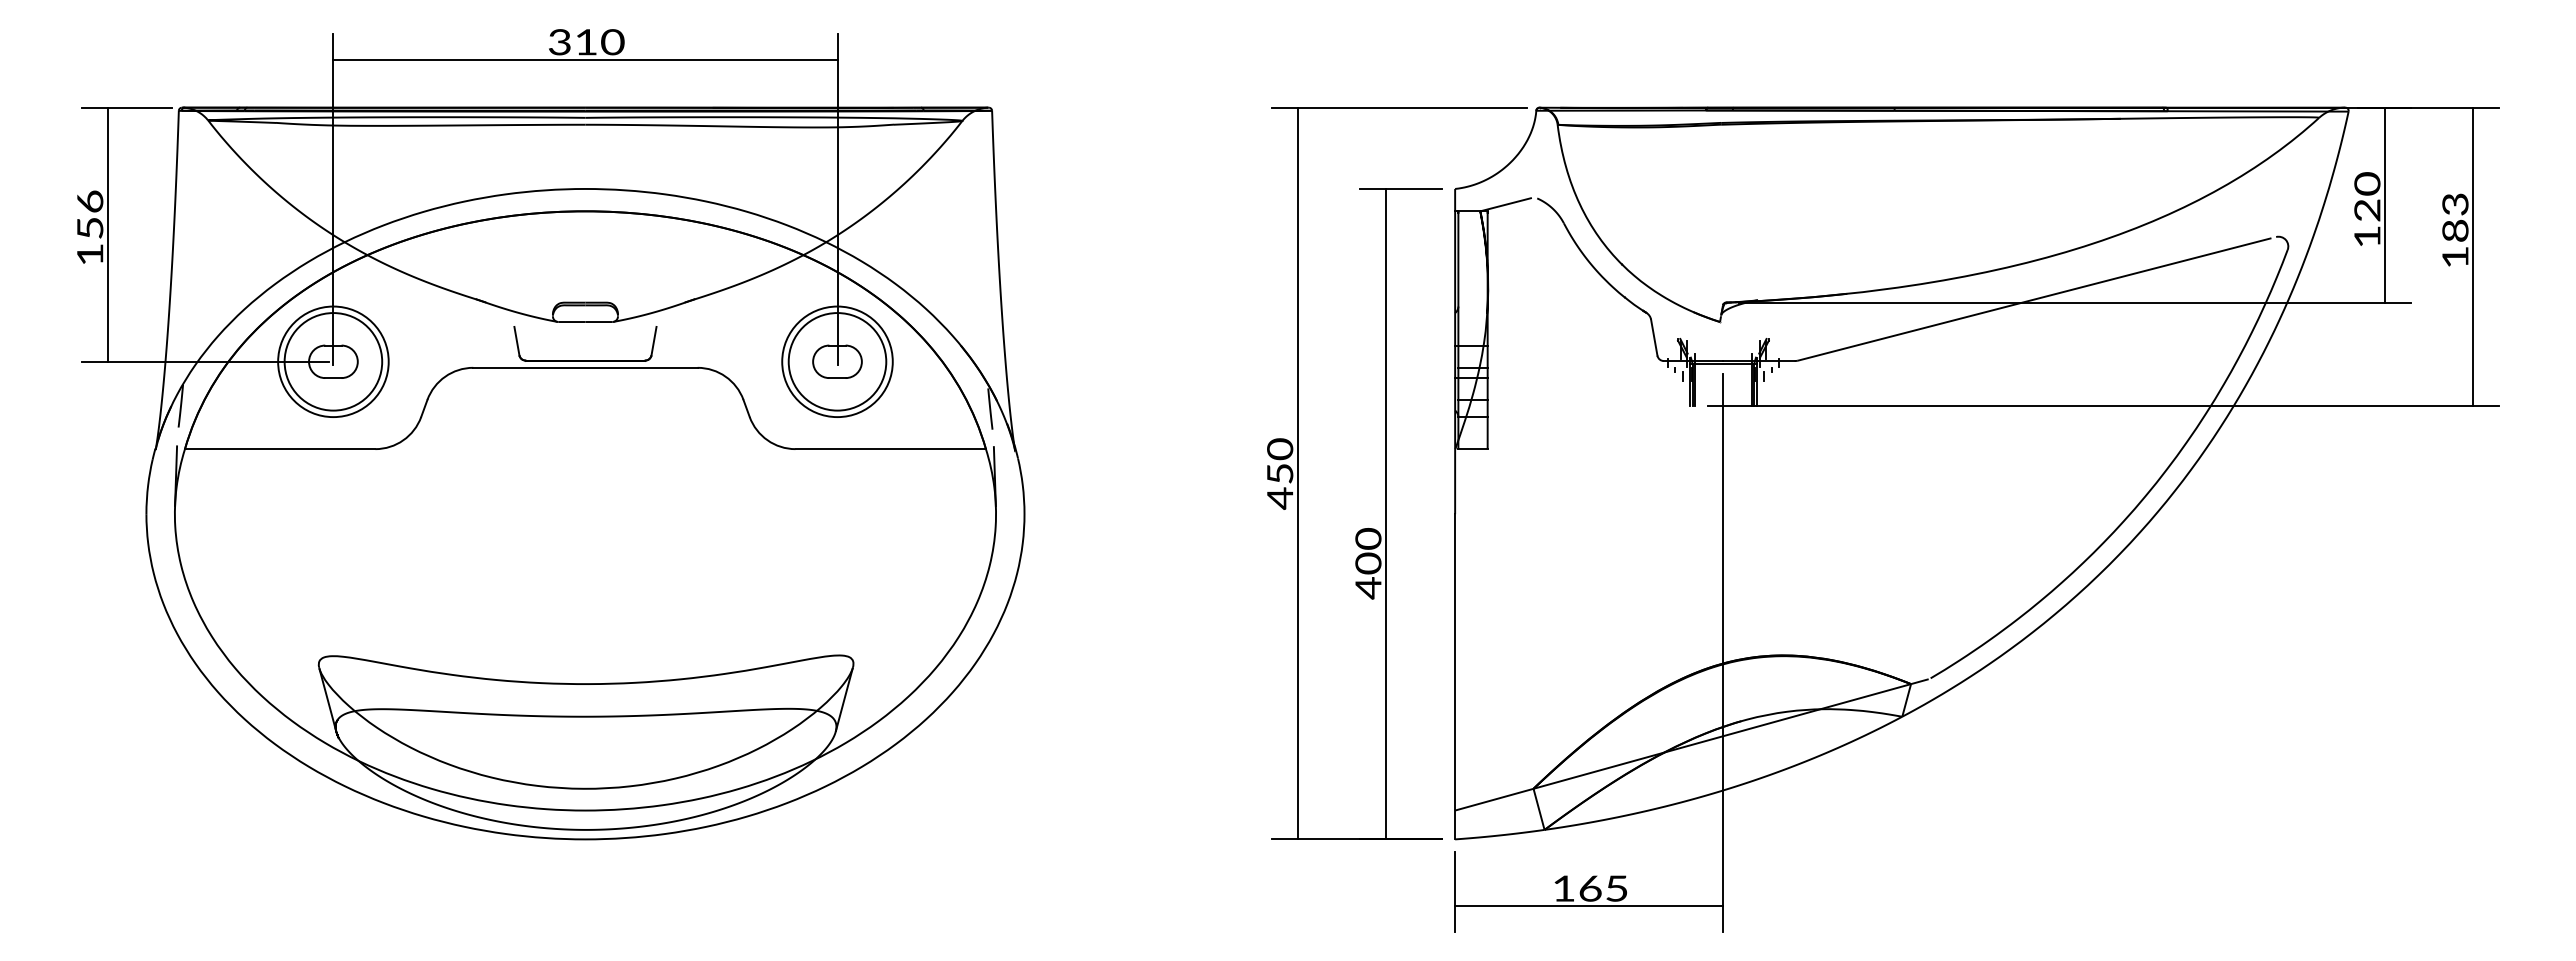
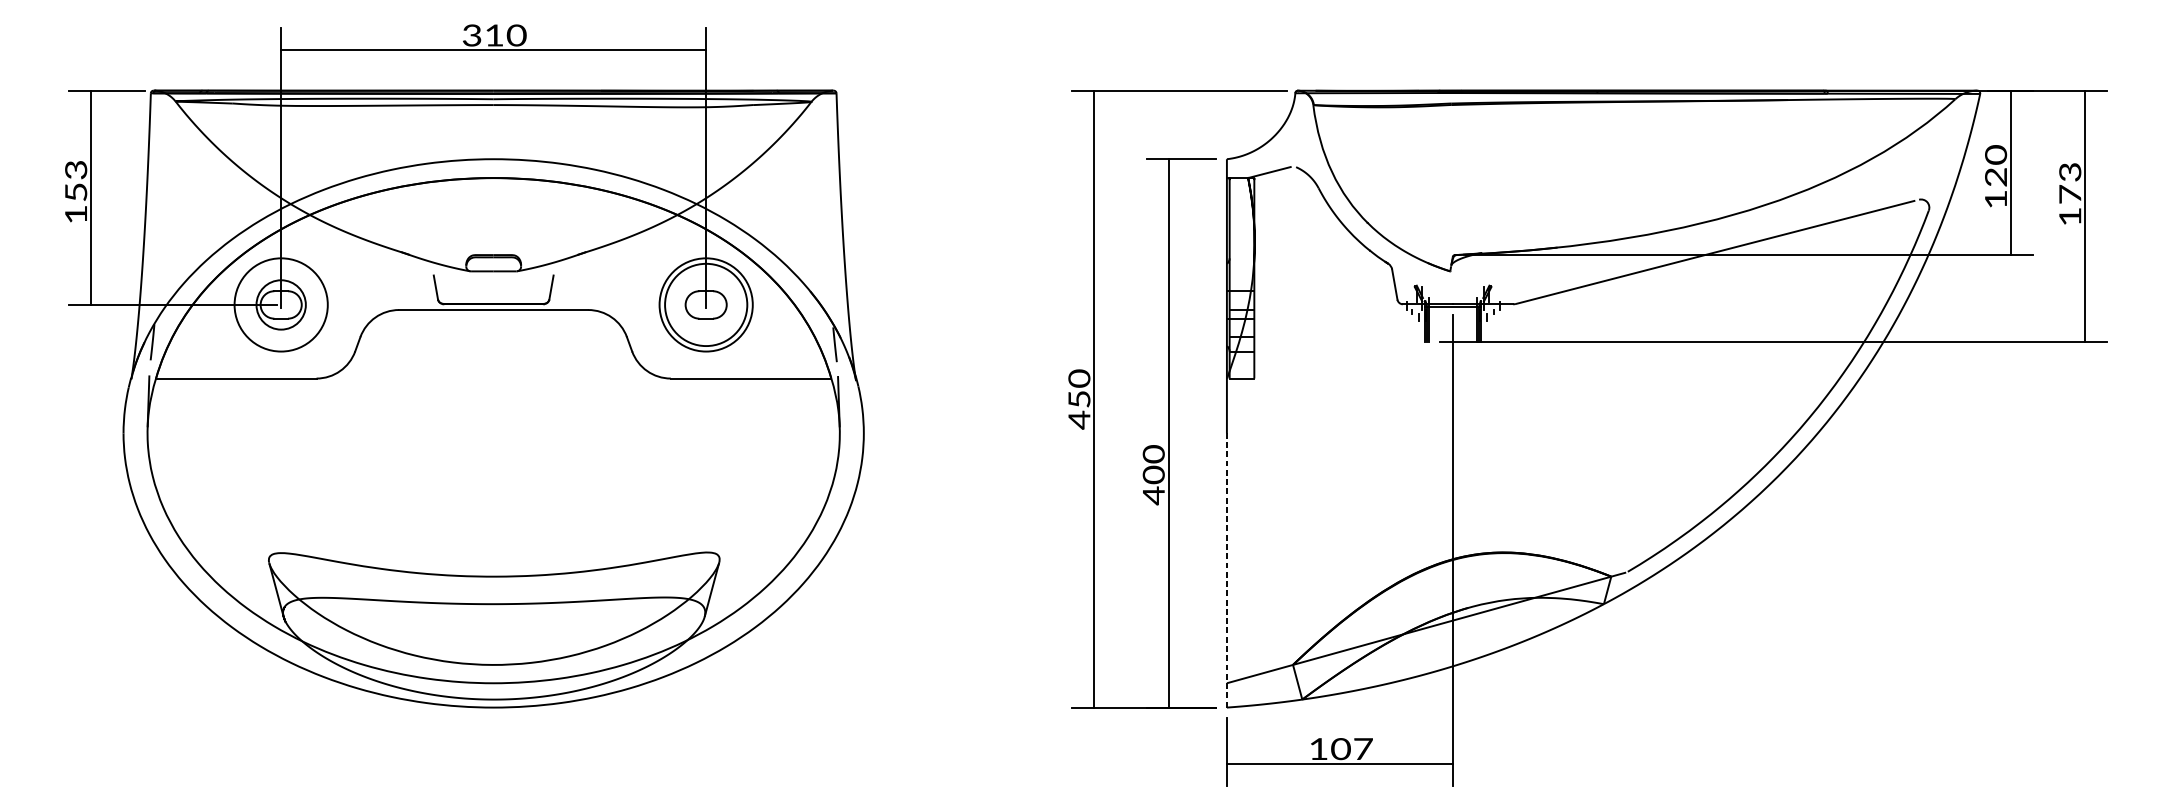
text: (89, 201) -> (75, 169), 156 -> 153
text: (2455, 230) -> (2070, 194), 183 -> 173
circle: (333, 361) -> (281, 304), size x0.6
line: (1455, 676) -> (1227, 570), solid -> dashed
text: (1603, 888) -> (1351, 748), 165 -> 107

